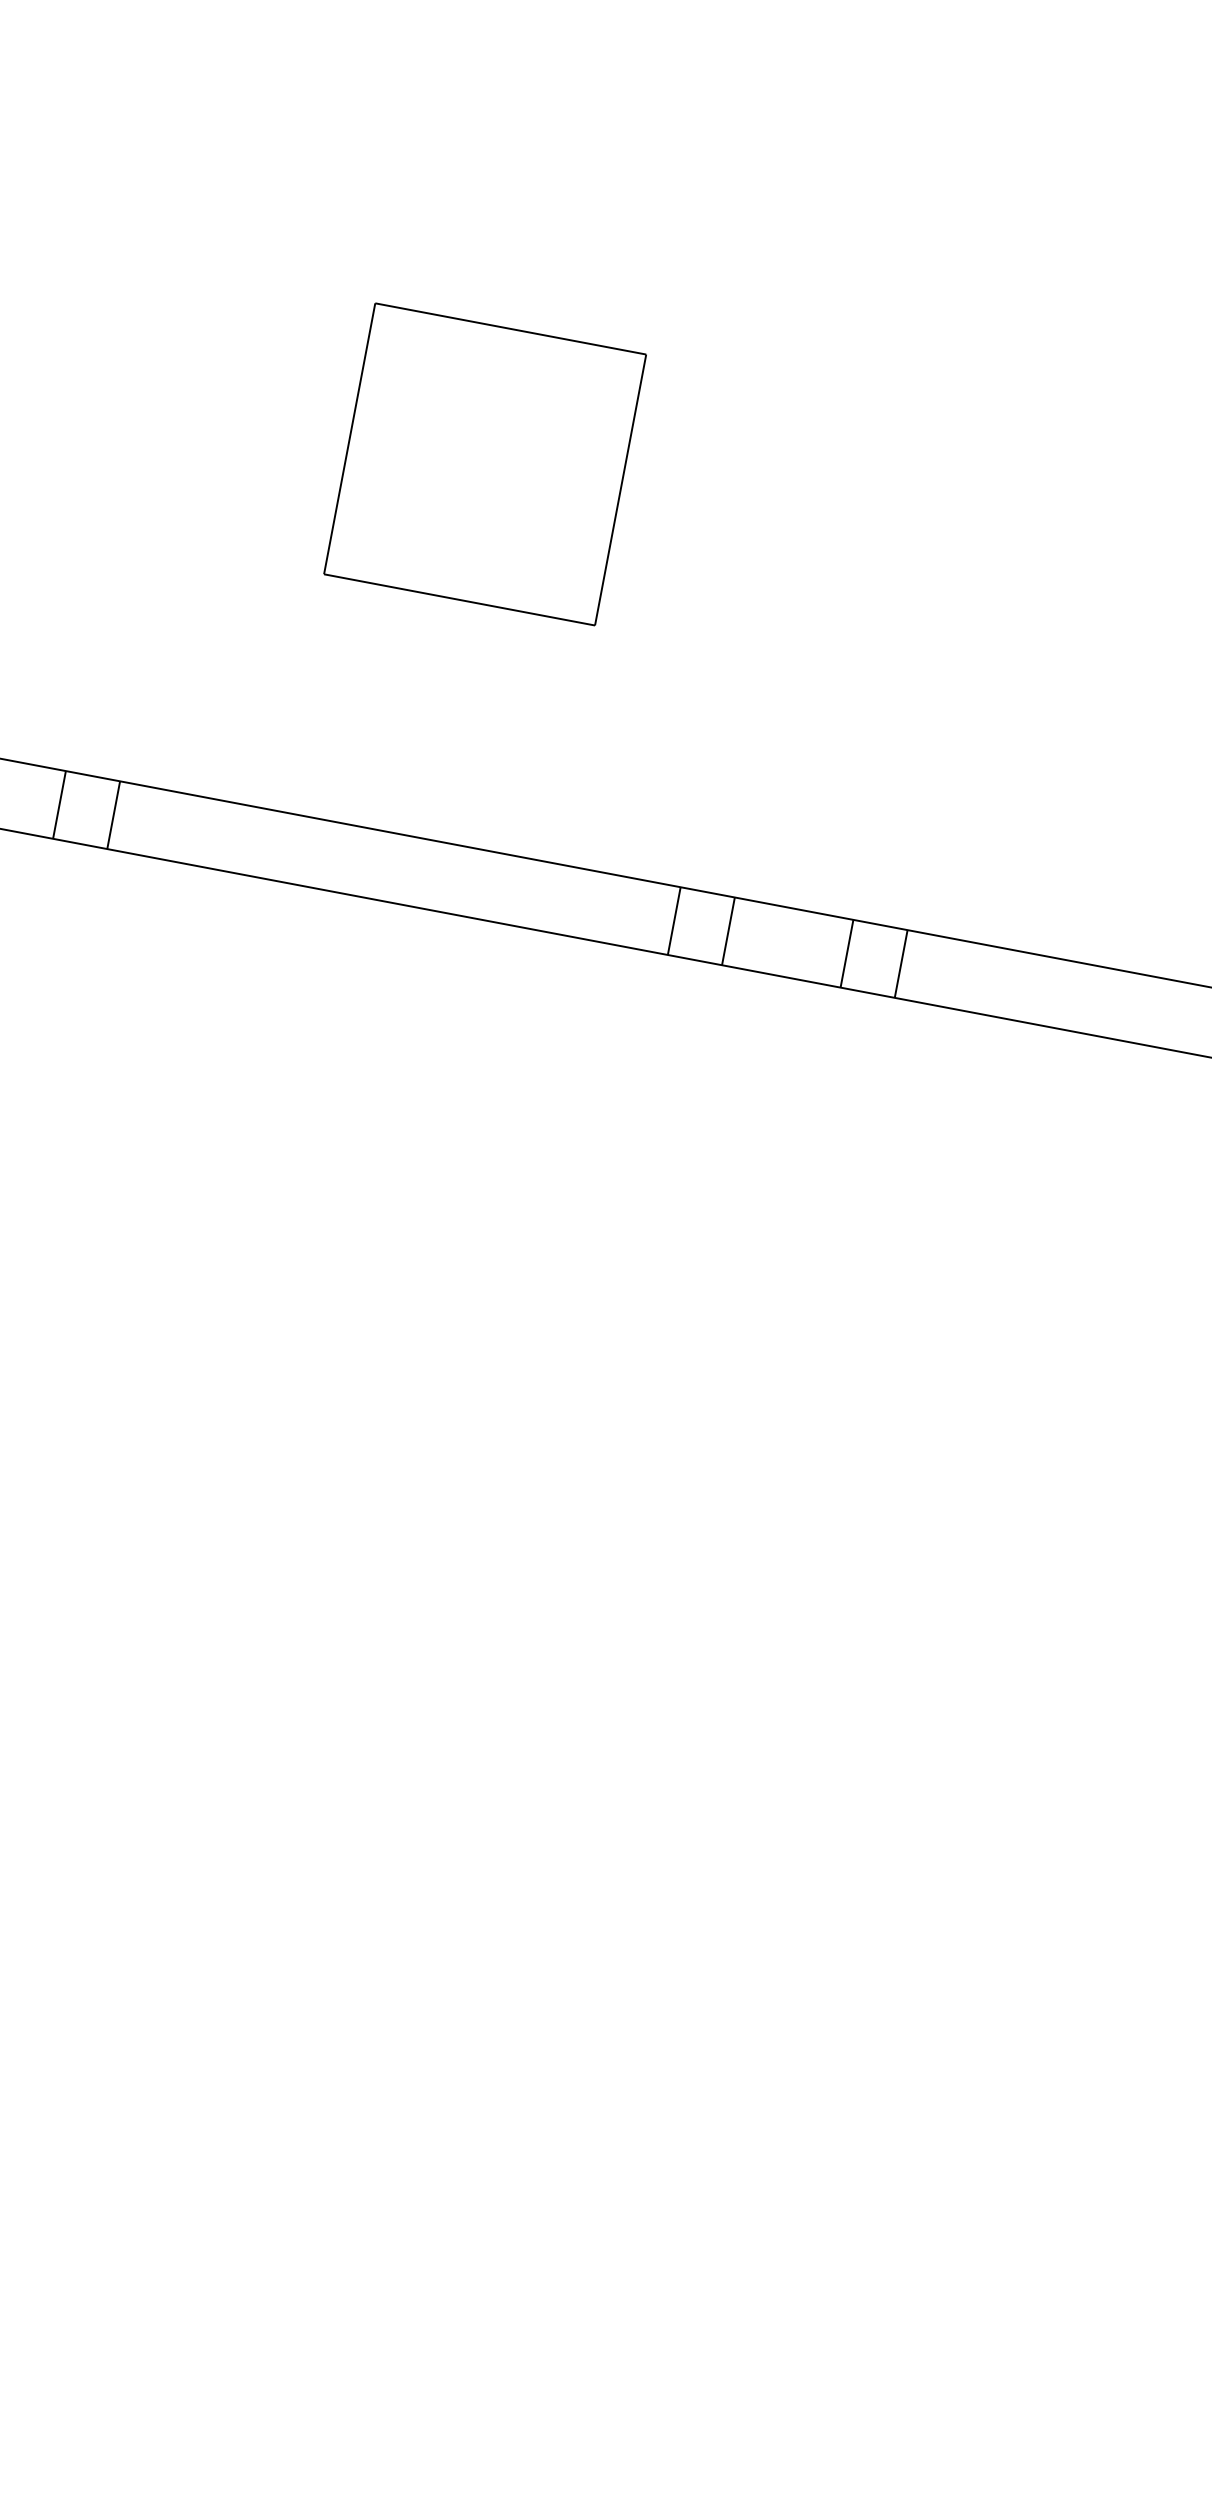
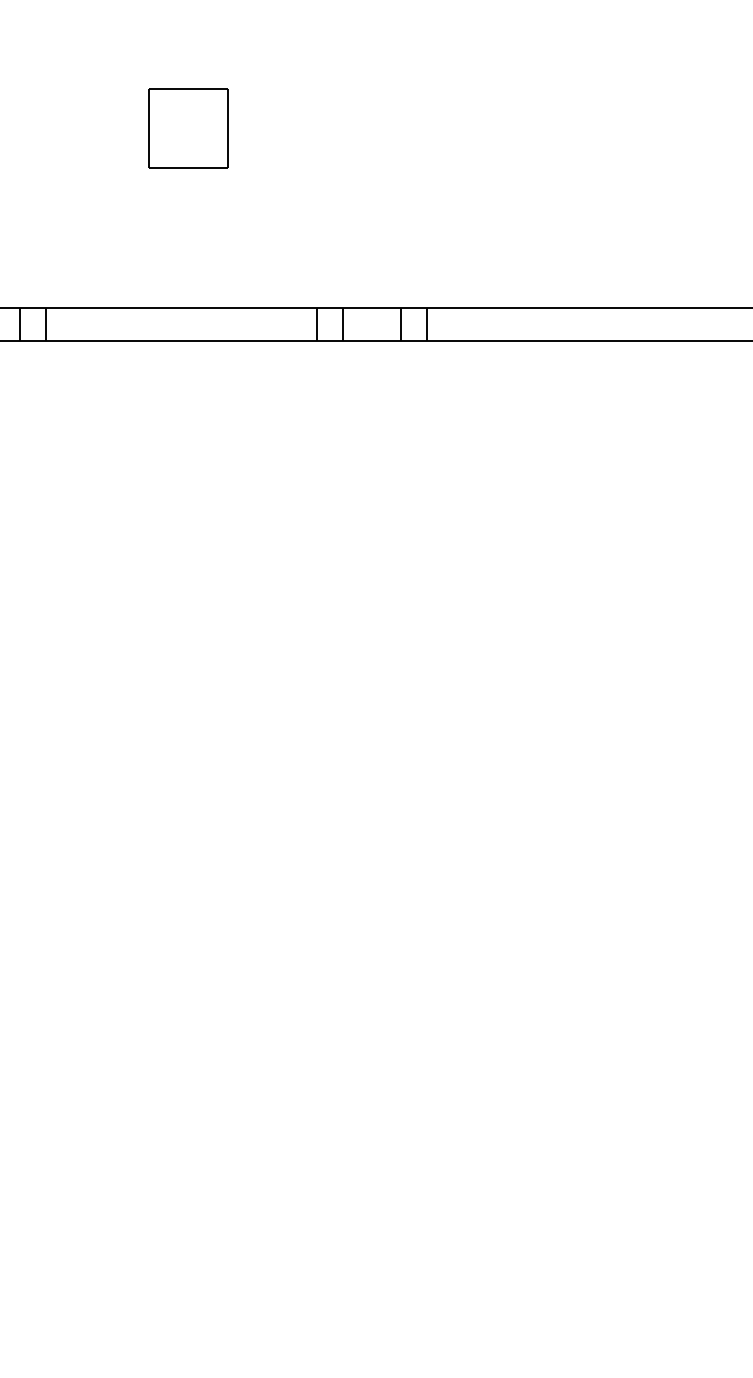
part: (484, 464) -> (188, 128), size x0.6

